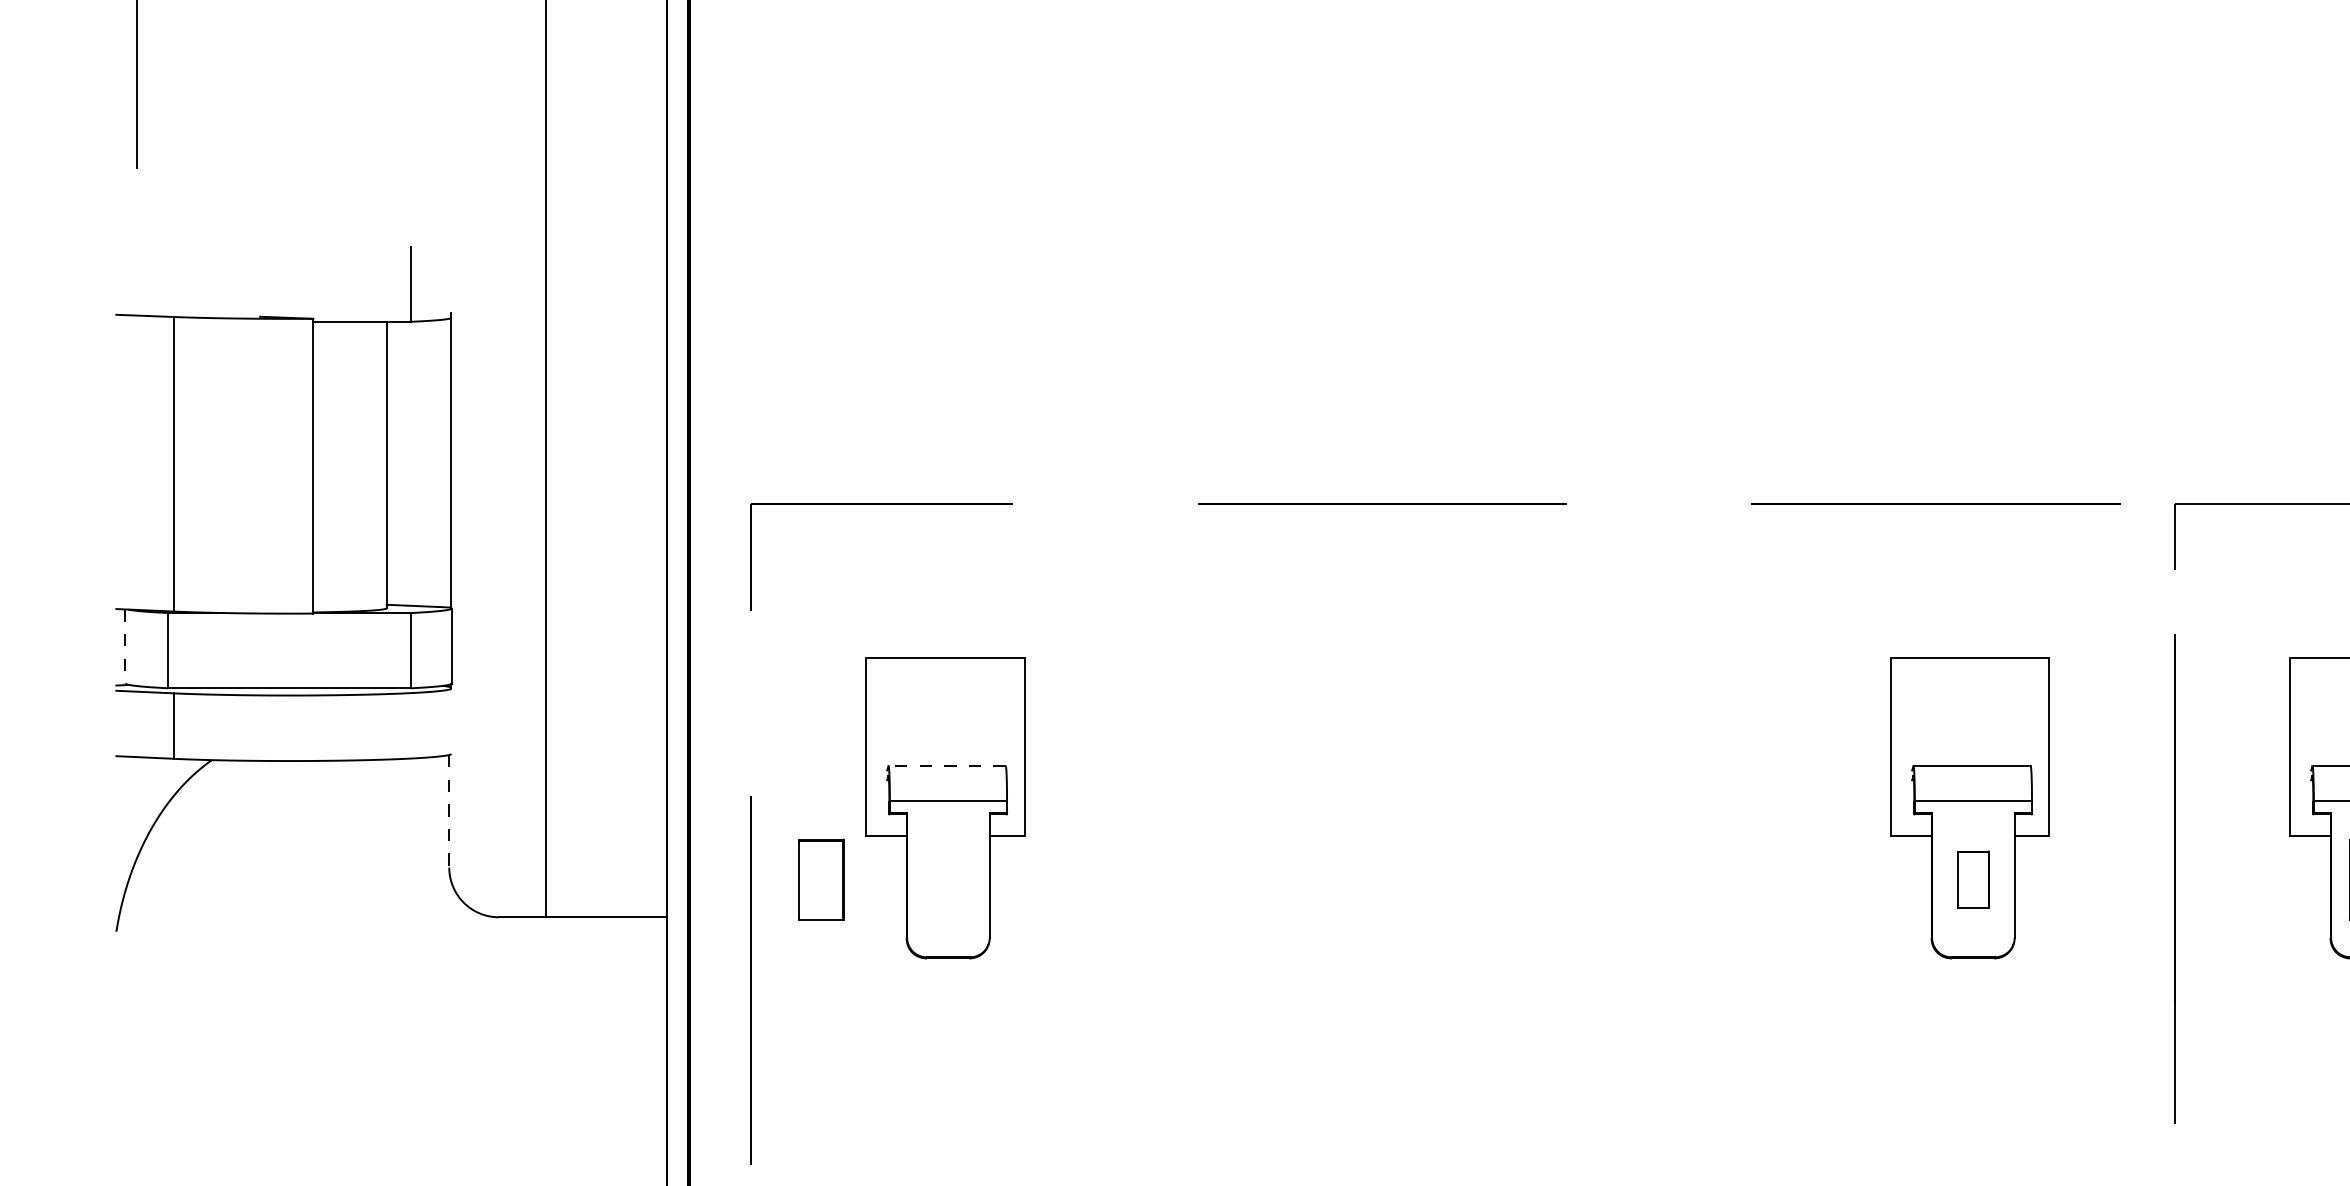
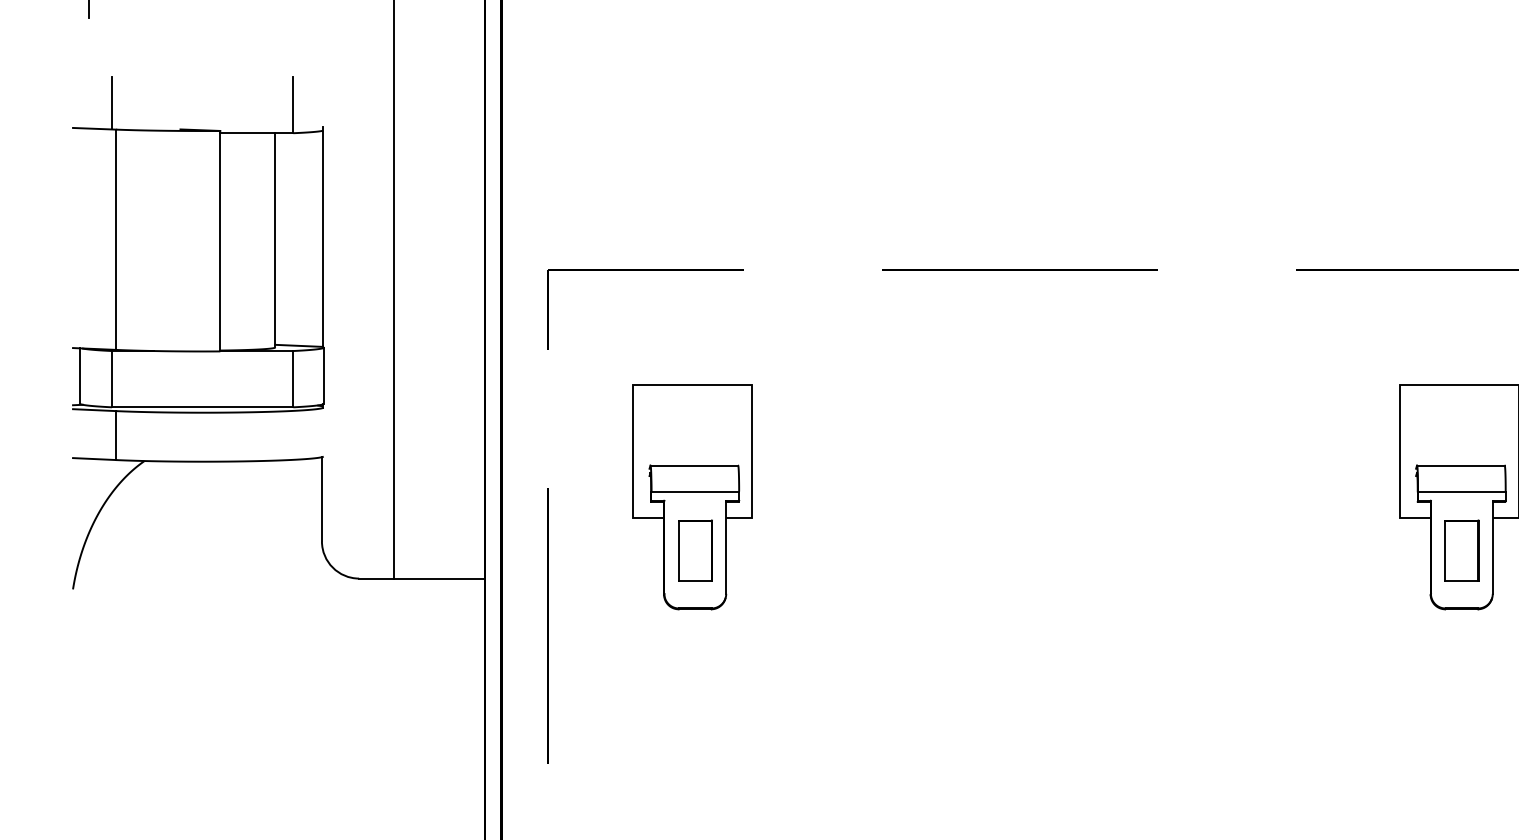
line: (168, 281) -> (111, 103), added
line: (125, 646) -> (79, 376), dashed -> solid
line: (947, 766) -> (694, 465), dashed -> solid
line: (449, 811) -> (322, 499), dashed -> solid
part: (821, 879) -> (695, 550), moved
part: (1973, 879) -> (1461, 550), size x1.43

